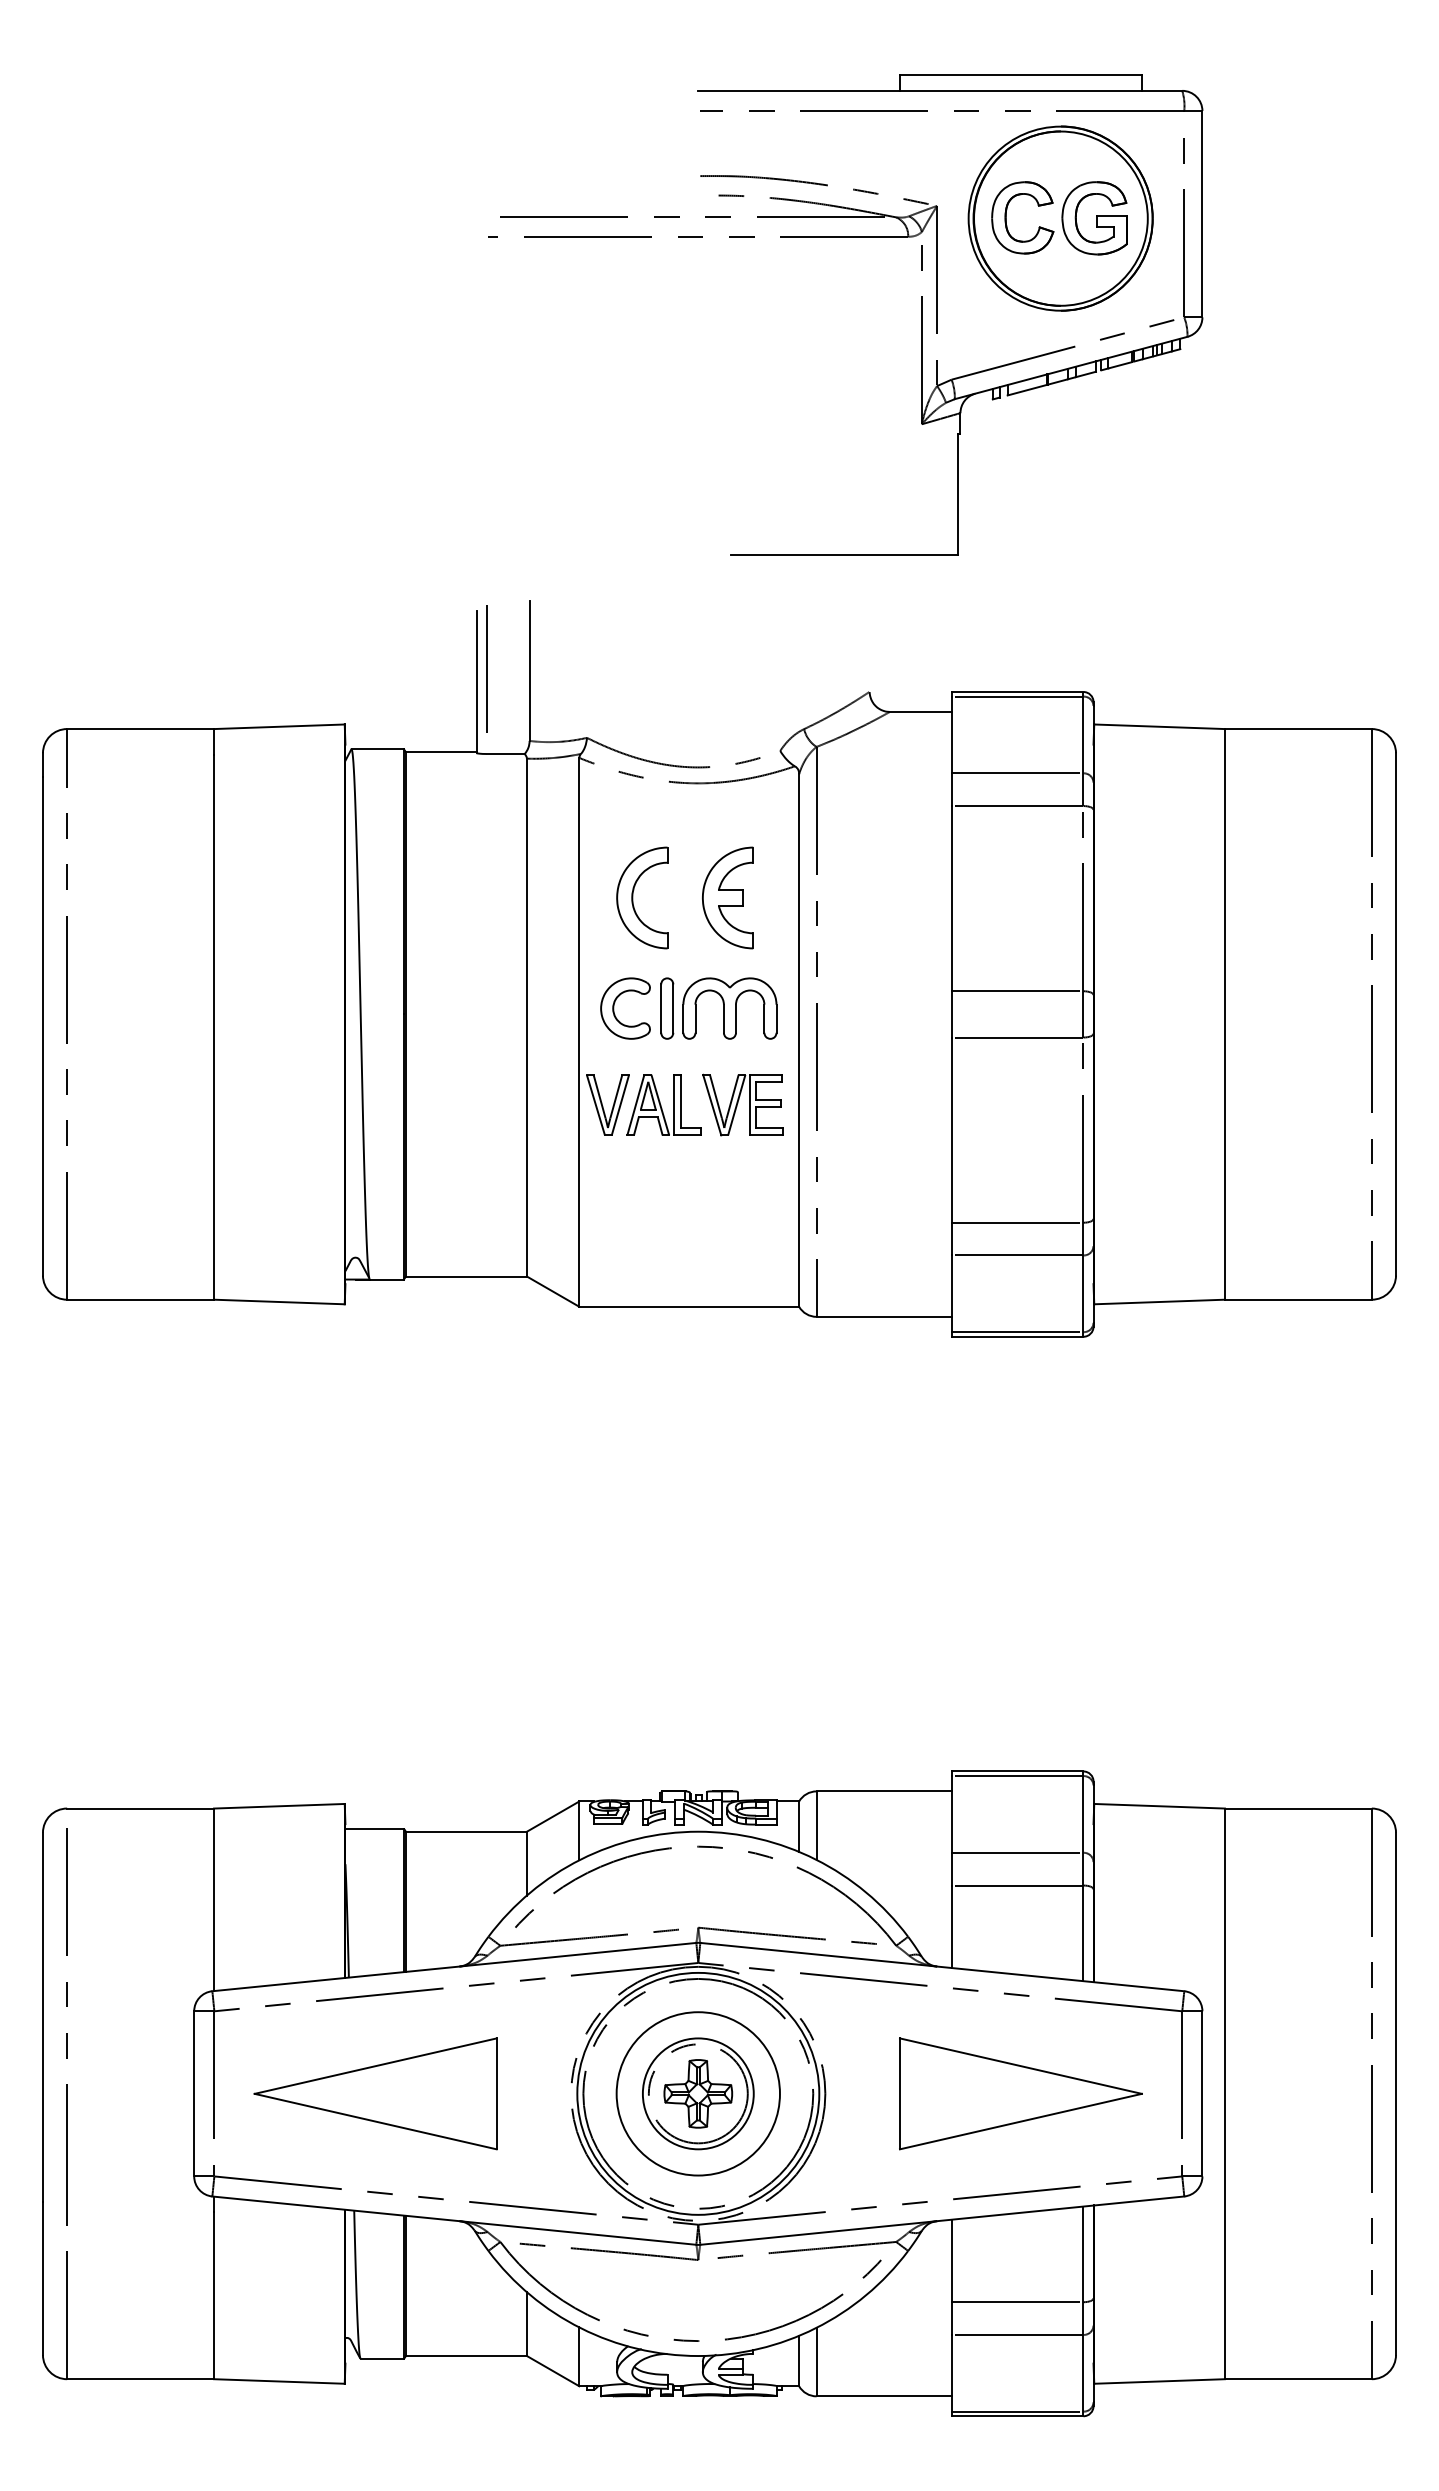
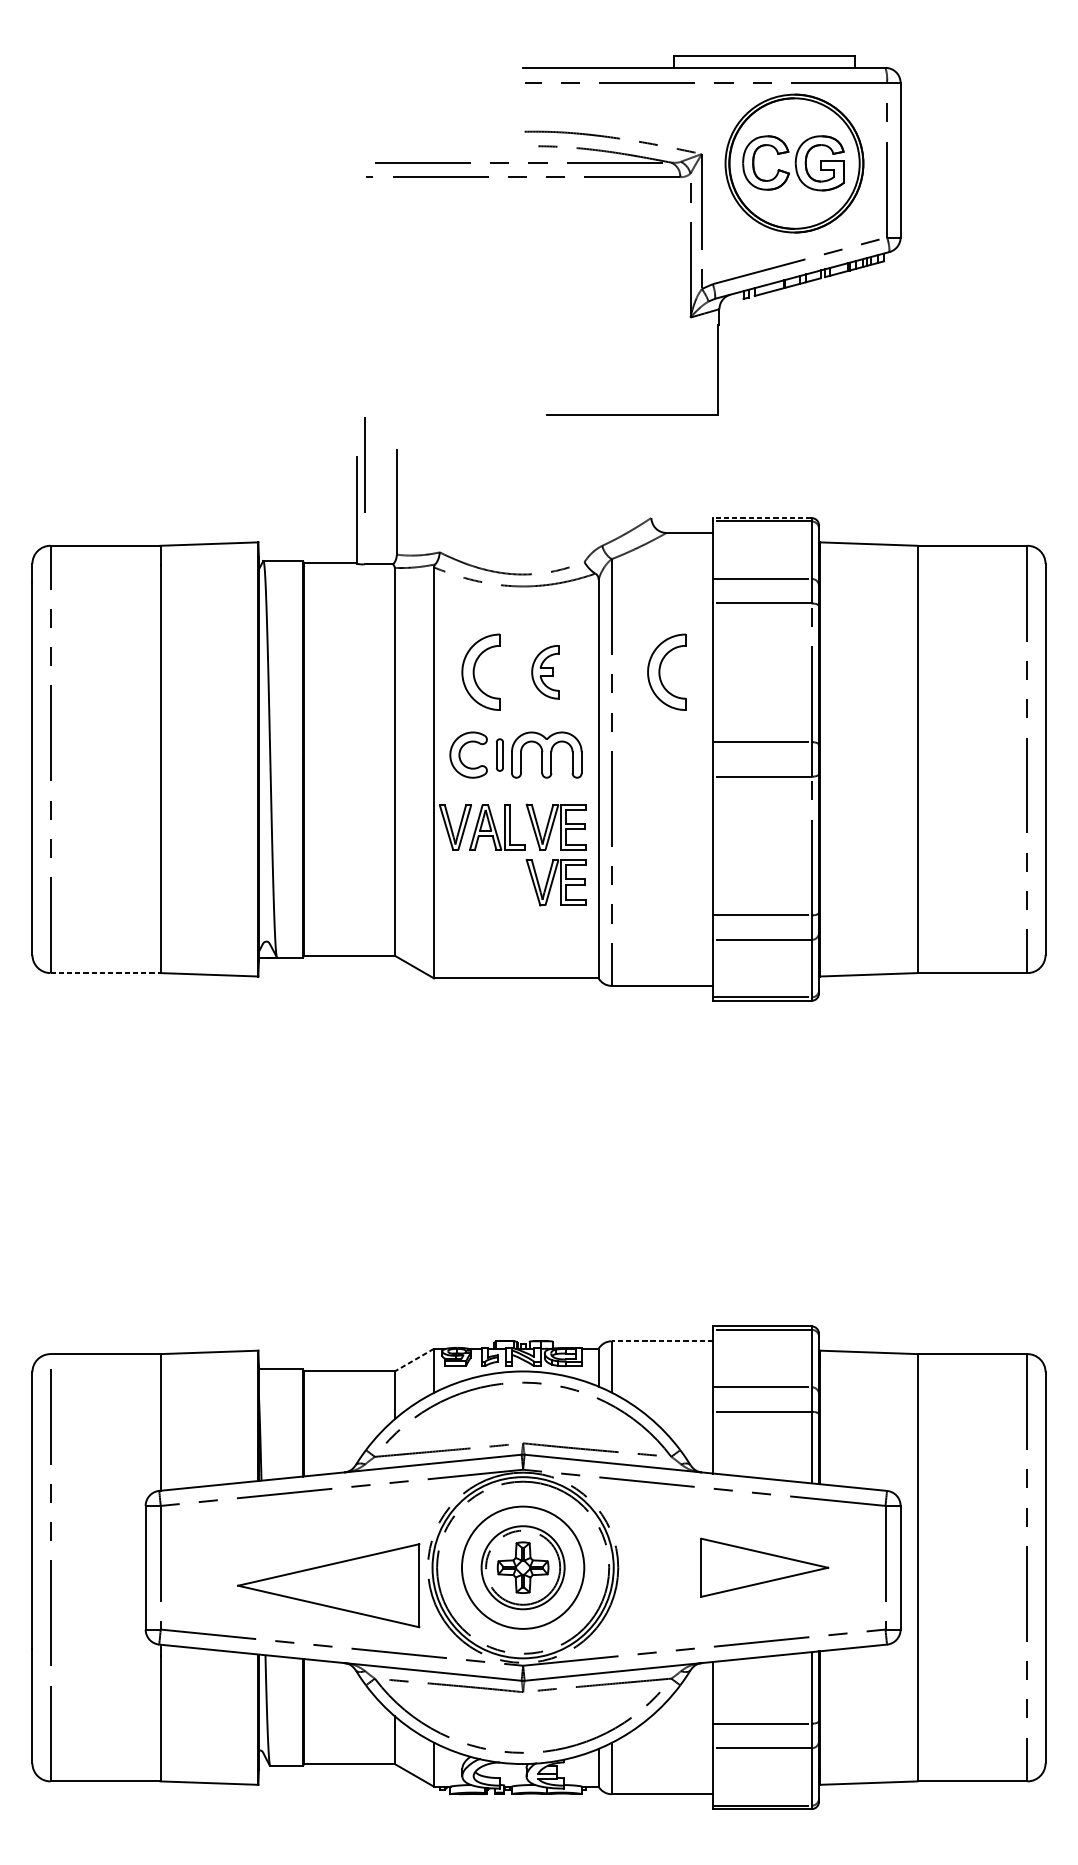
line: (486, 668) -> (364, 464), moved
line: (1017, 692) -> (762, 518), solid -> dashed
part: (727, 897) -> (544, 671), size x0.7
part: (881, 897) -> (660, 671), added
part: (667, 1008) -> (500, 755), size x0.7
part: (742, 1178) -> (556, 882), added
line: (141, 1299) -> (106, 972), solid -> dashed
line: (884, 1791) -> (662, 1341), solid -> dashed
line: (552, 1816) -> (413, 1360), solid -> dashed
part: (375, 2093) -> (328, 1585), moved
part: (1020, 2093) -> (764, 1567), size x0.7

